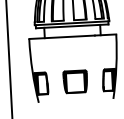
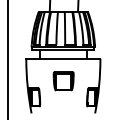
part: (75, 82) -> (63, 81), moved

